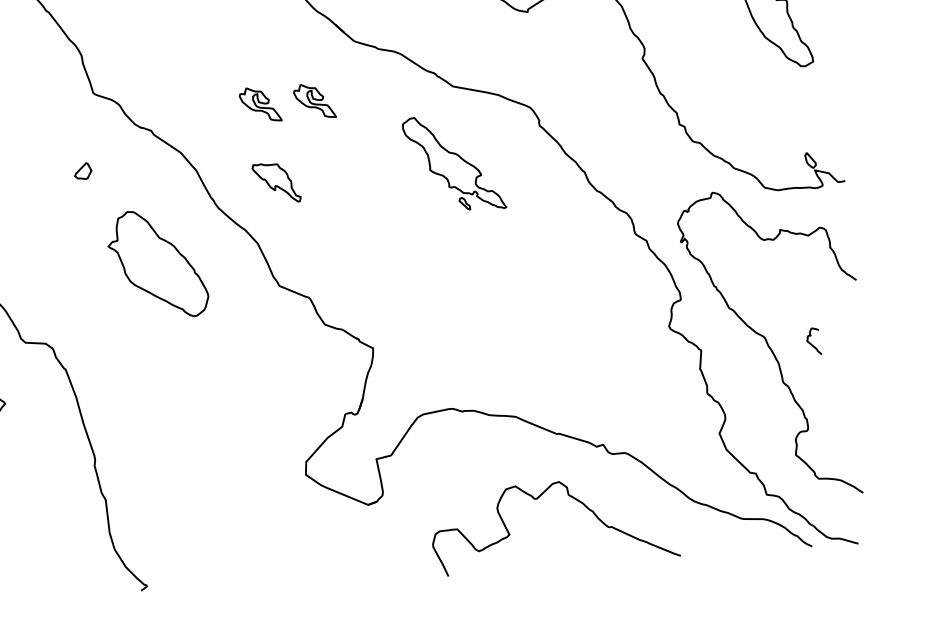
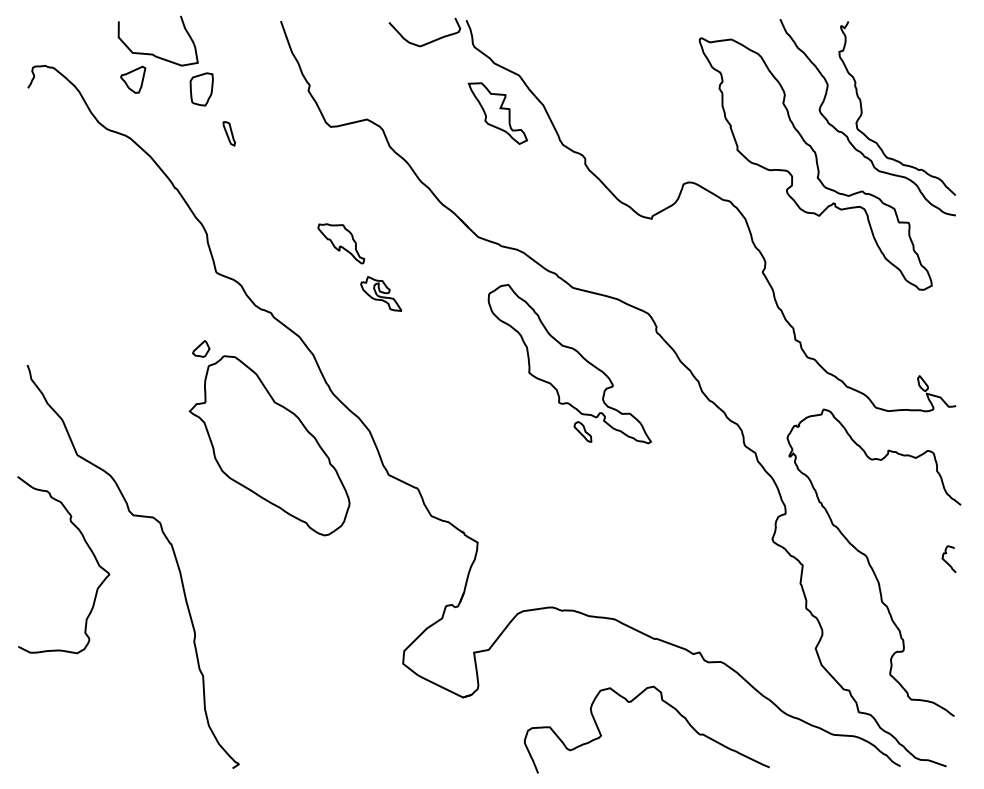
part: (315, 100) -> (435, 293), removed
part: (454, 163) -> (569, 364), size x1.67
part: (276, 182) -> (341, 243), moved
part: (157, 263) -> (269, 445), size x1.67
curve: (811, 343) -> (946, 561), moved

